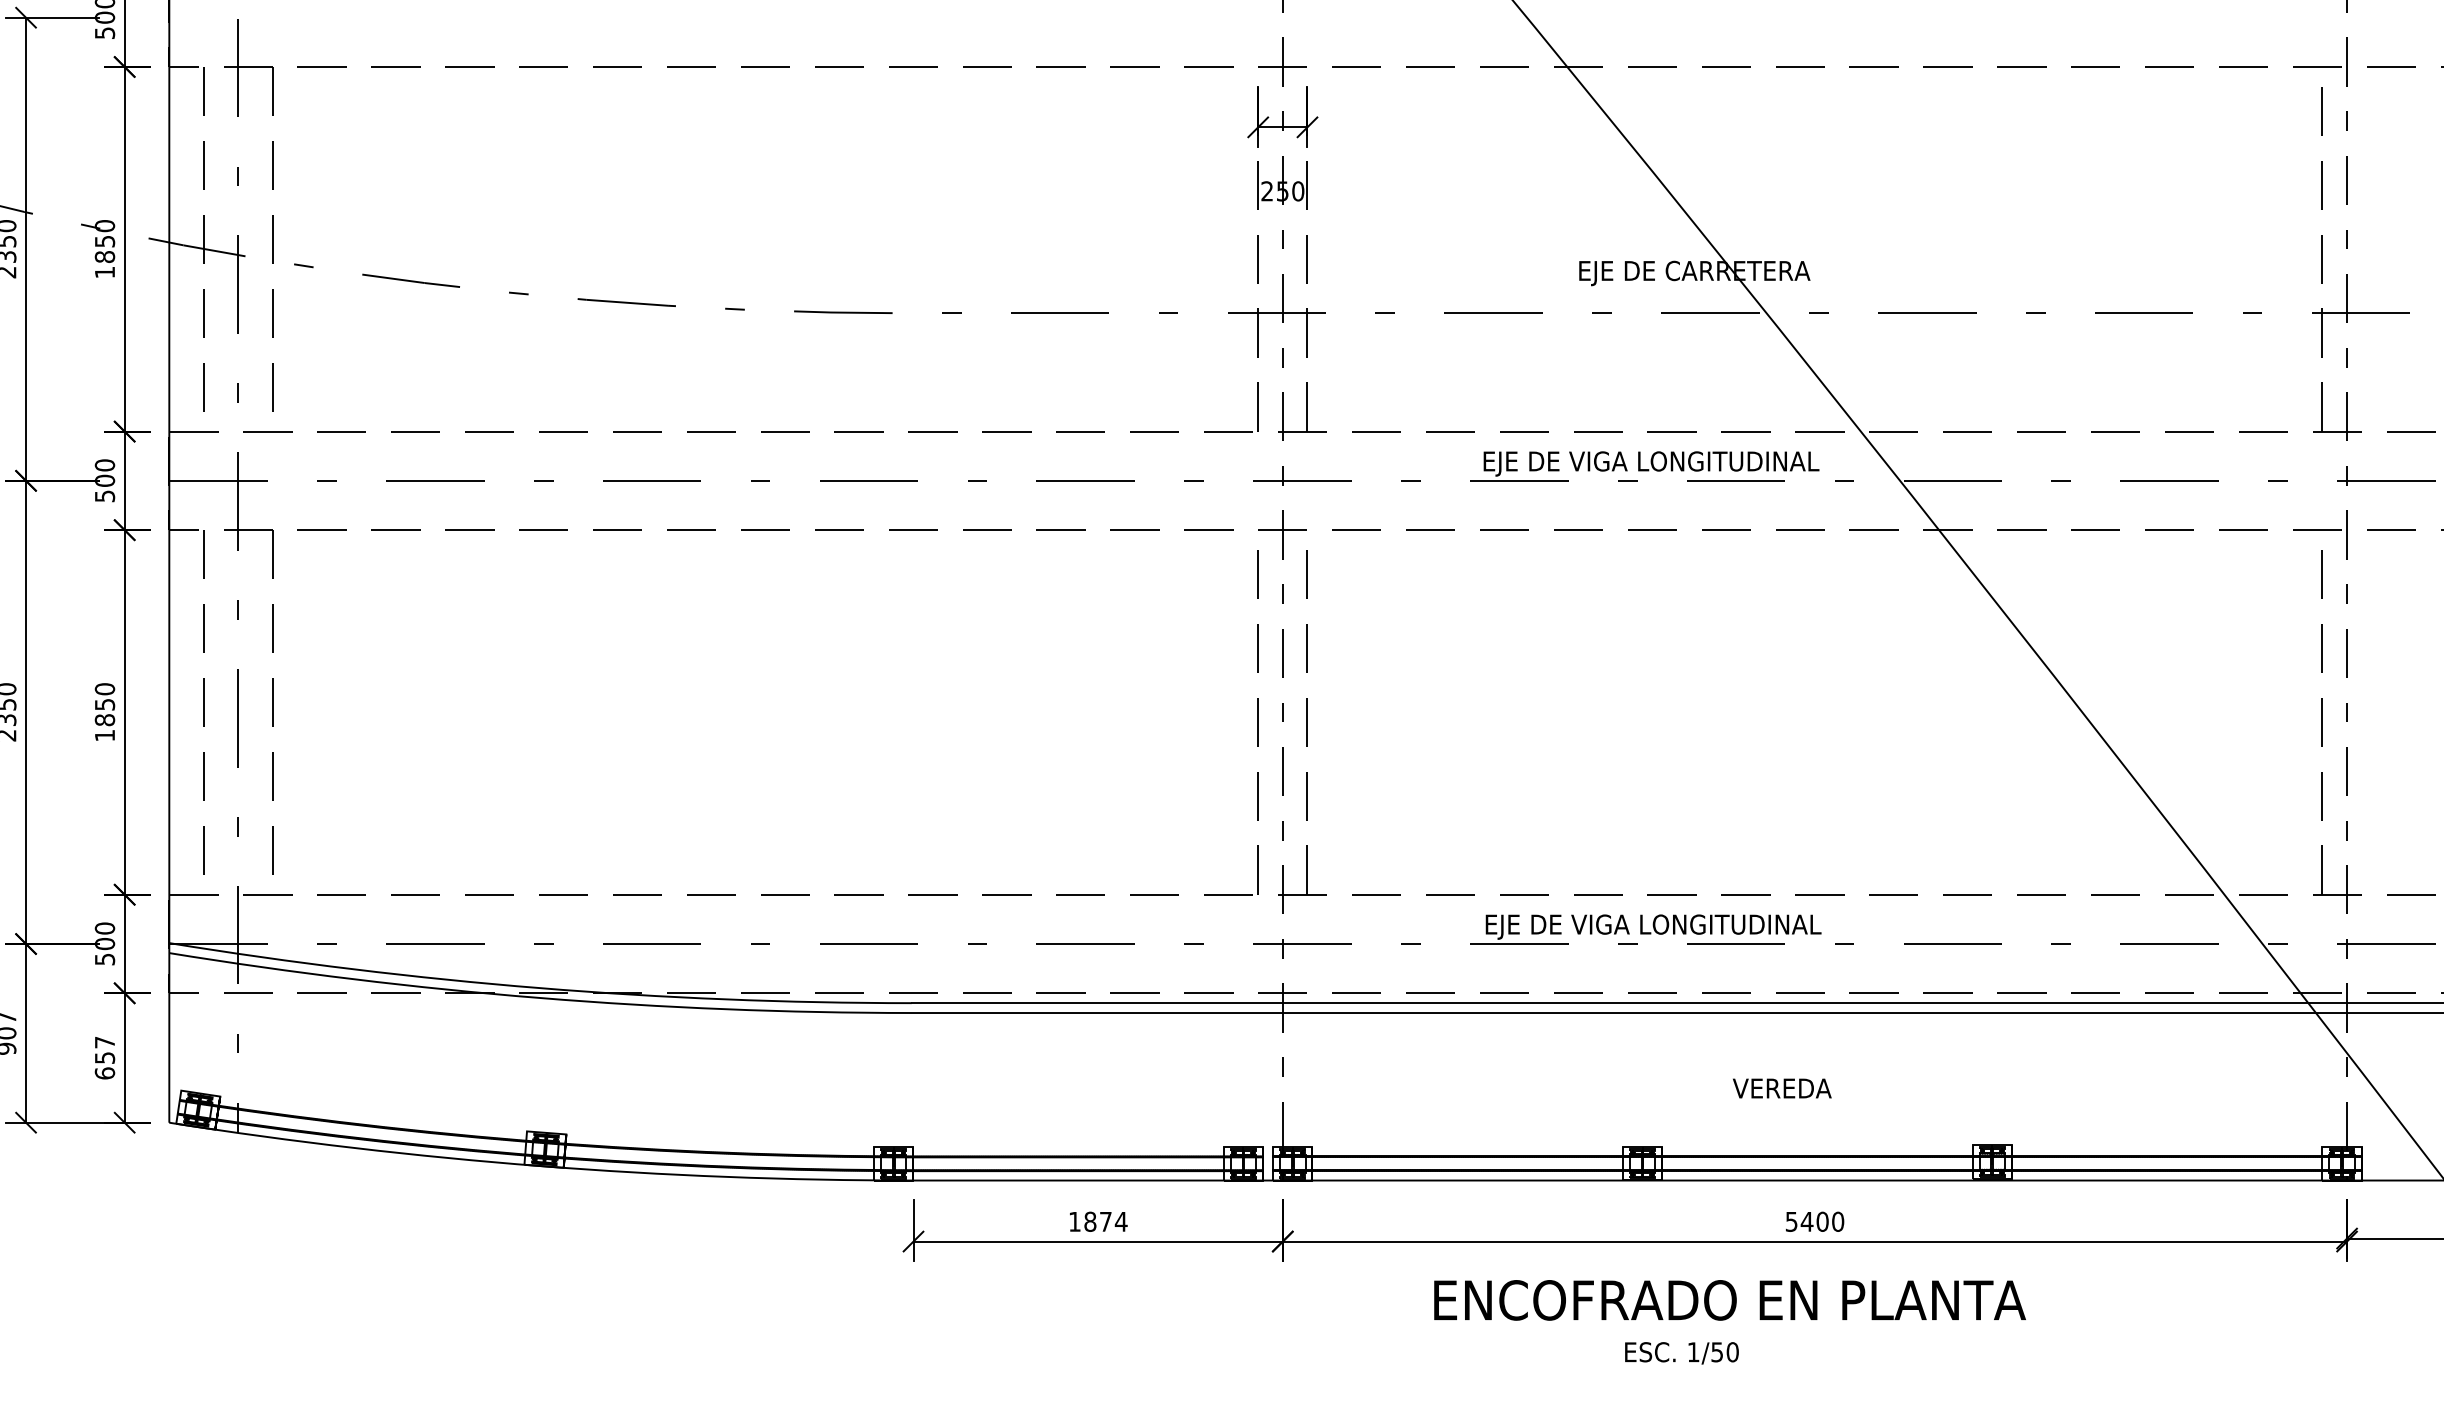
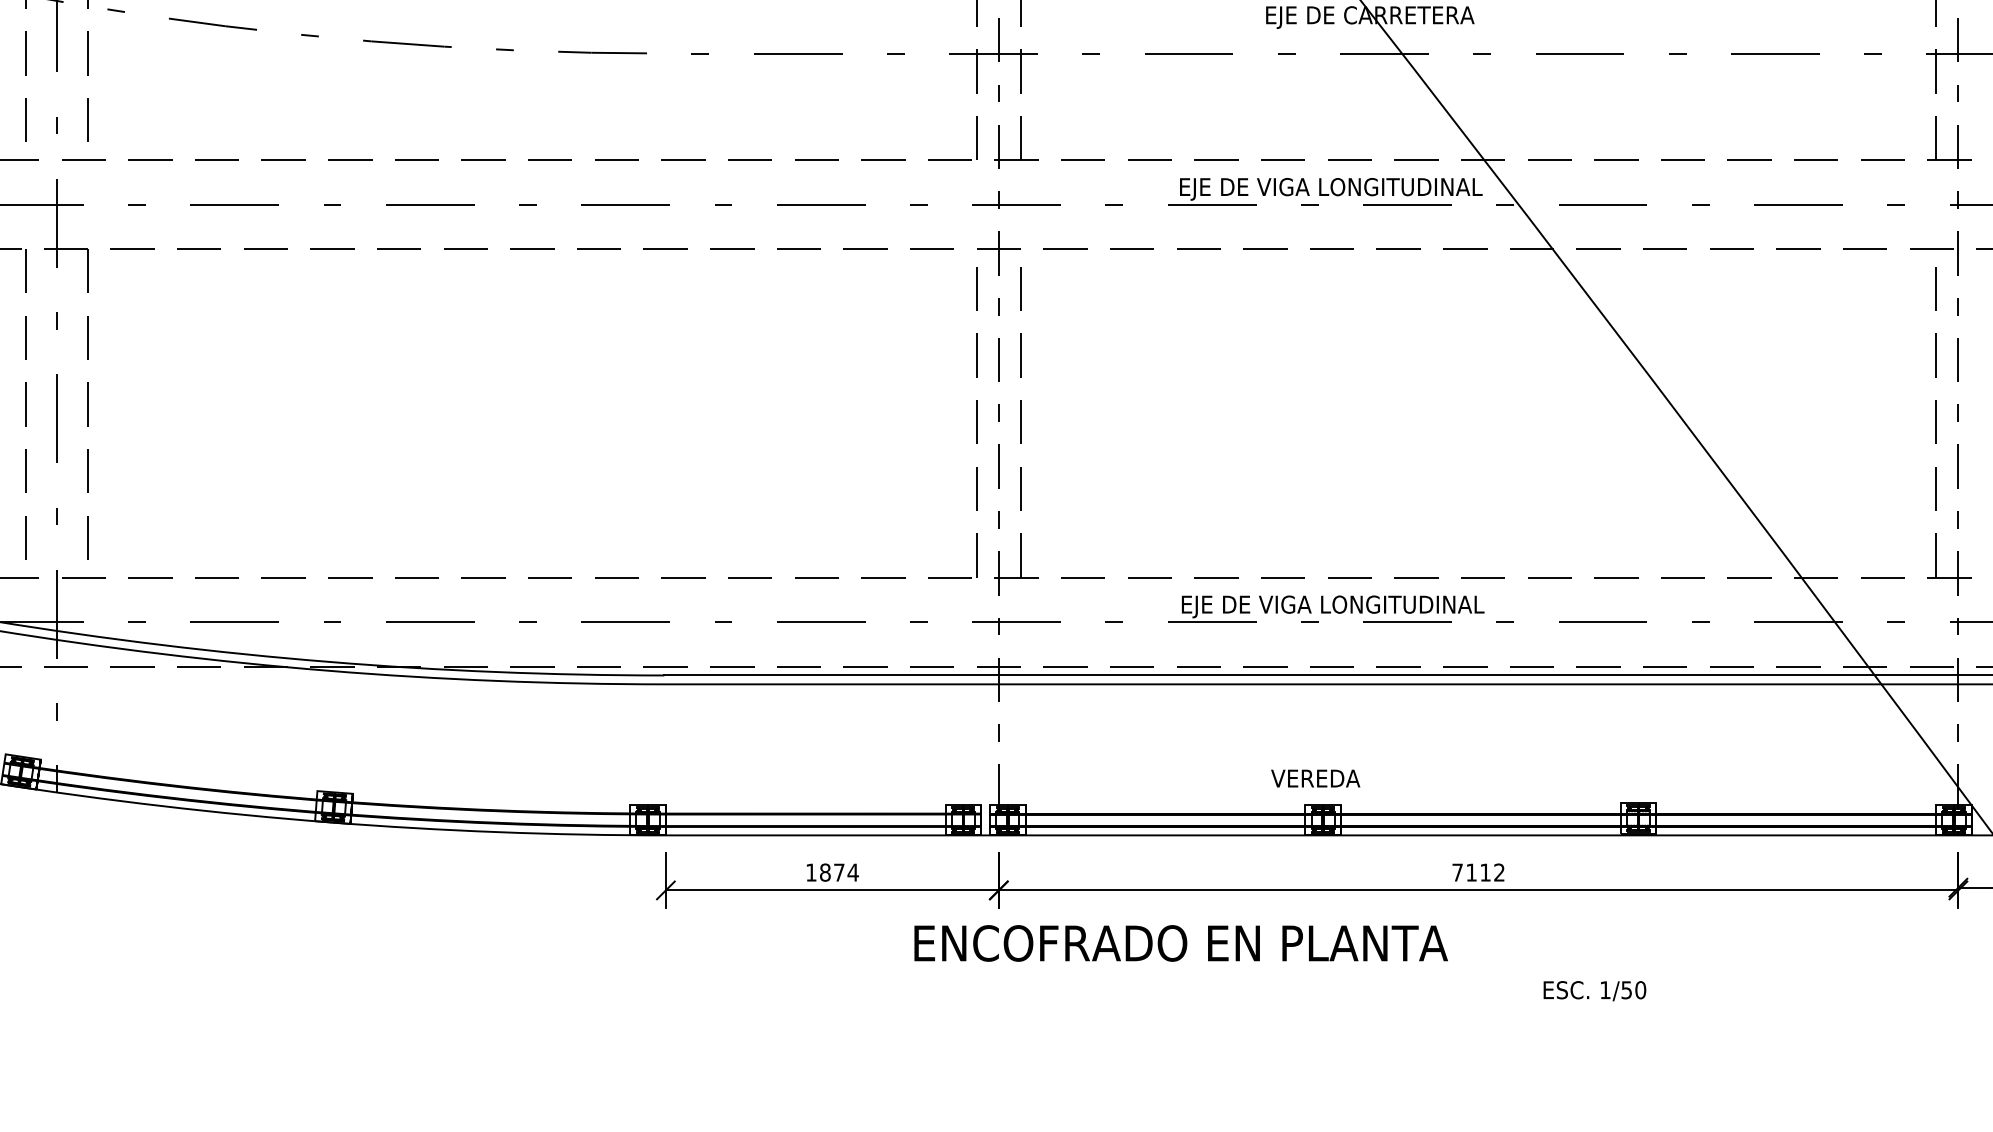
text: (1782, 1088) -> (1315, 778), moved
text: (1815, 1221) -> (1479, 872), 5400 -> 7112
text: (1729, 1300) -> (1180, 943), moved
text: (1681, 1353) -> (1594, 991), moved

